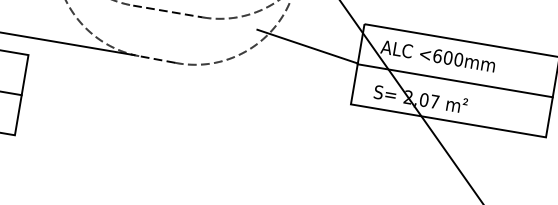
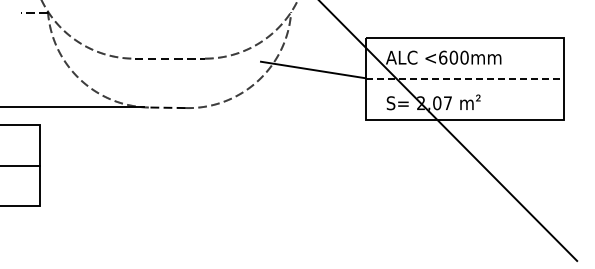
line: (455, 81) -> (464, 79), solid -> dashed

